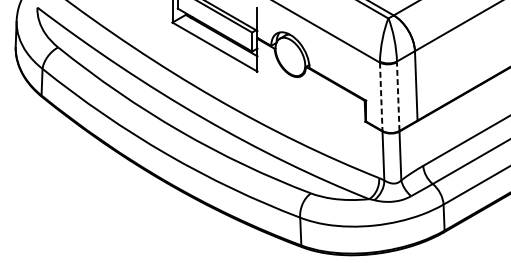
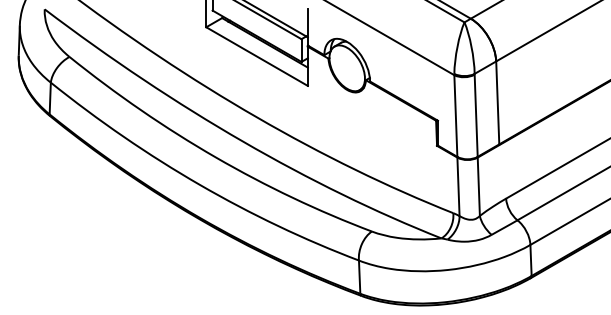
line: (398, 96) -> (476, 115), dashed -> solid
line: (380, 97) -> (455, 116), dashed -> solid

